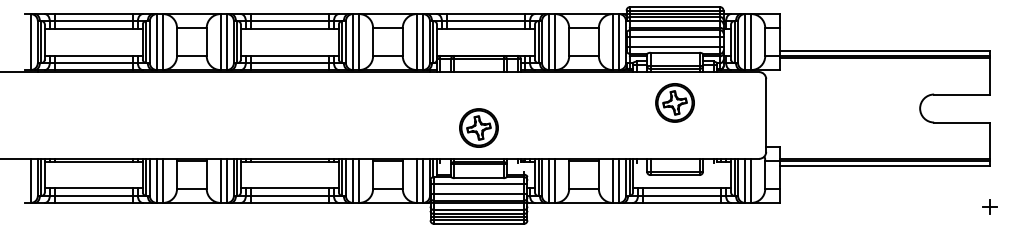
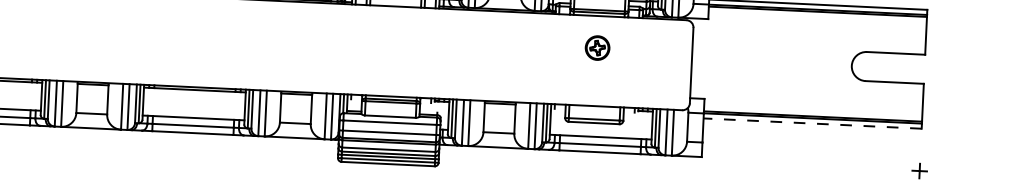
part: (674, 102) -> (597, 47), size x0.6
part: (478, 127) -> (392, 63), removed
line: (884, 165) -> (812, 123), solid -> dashed

